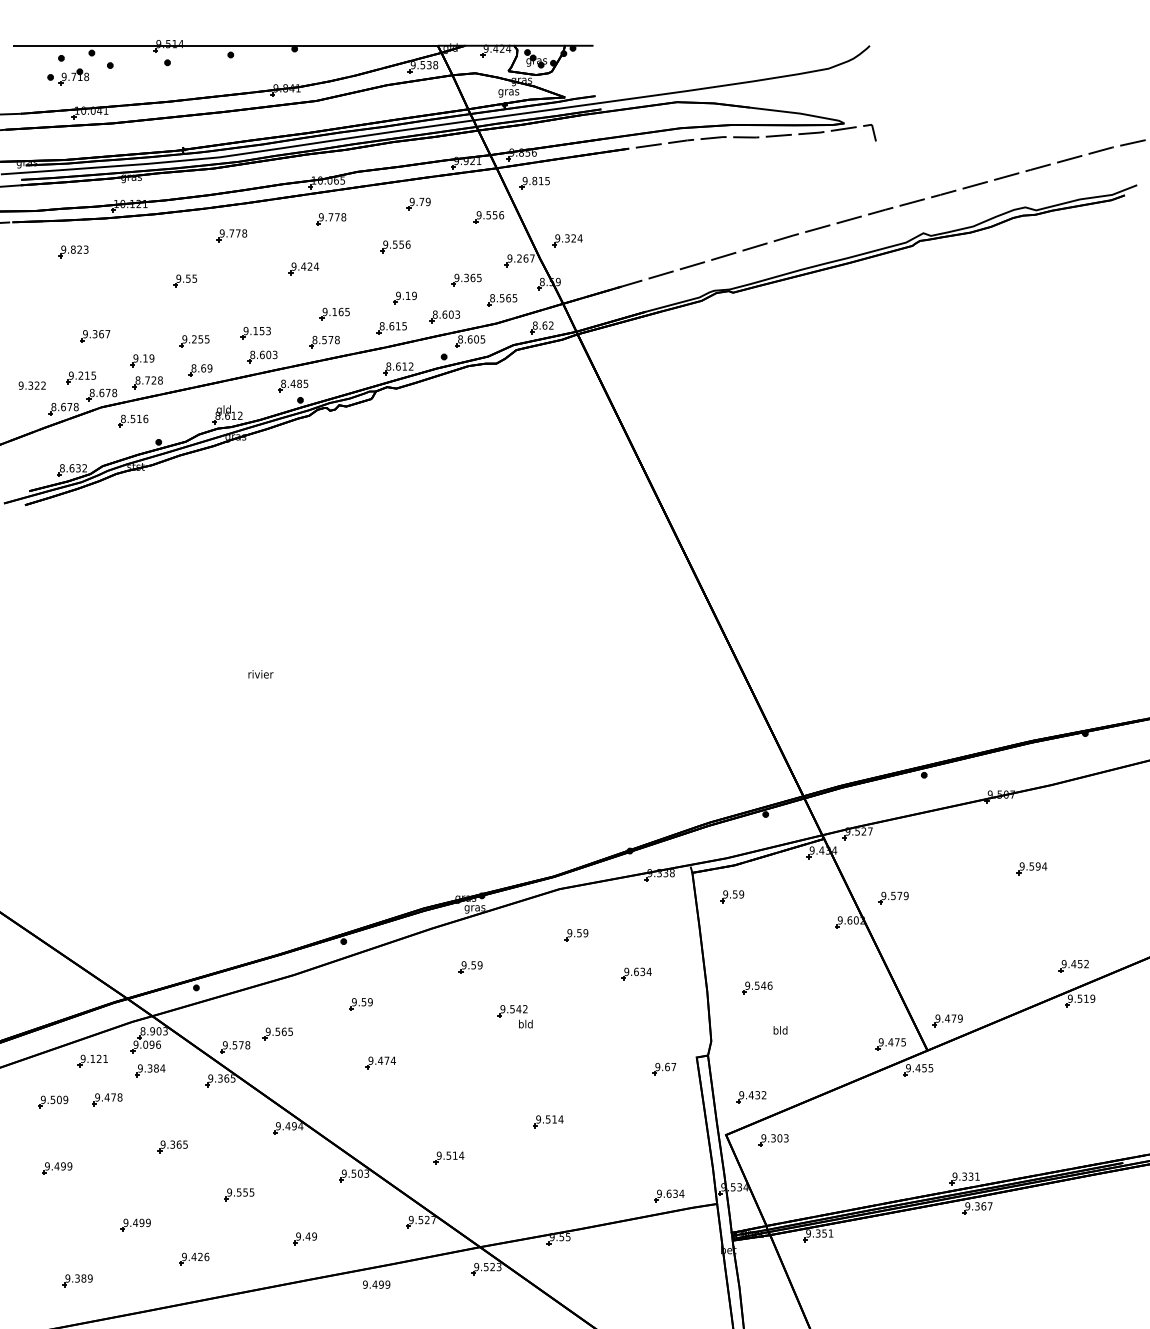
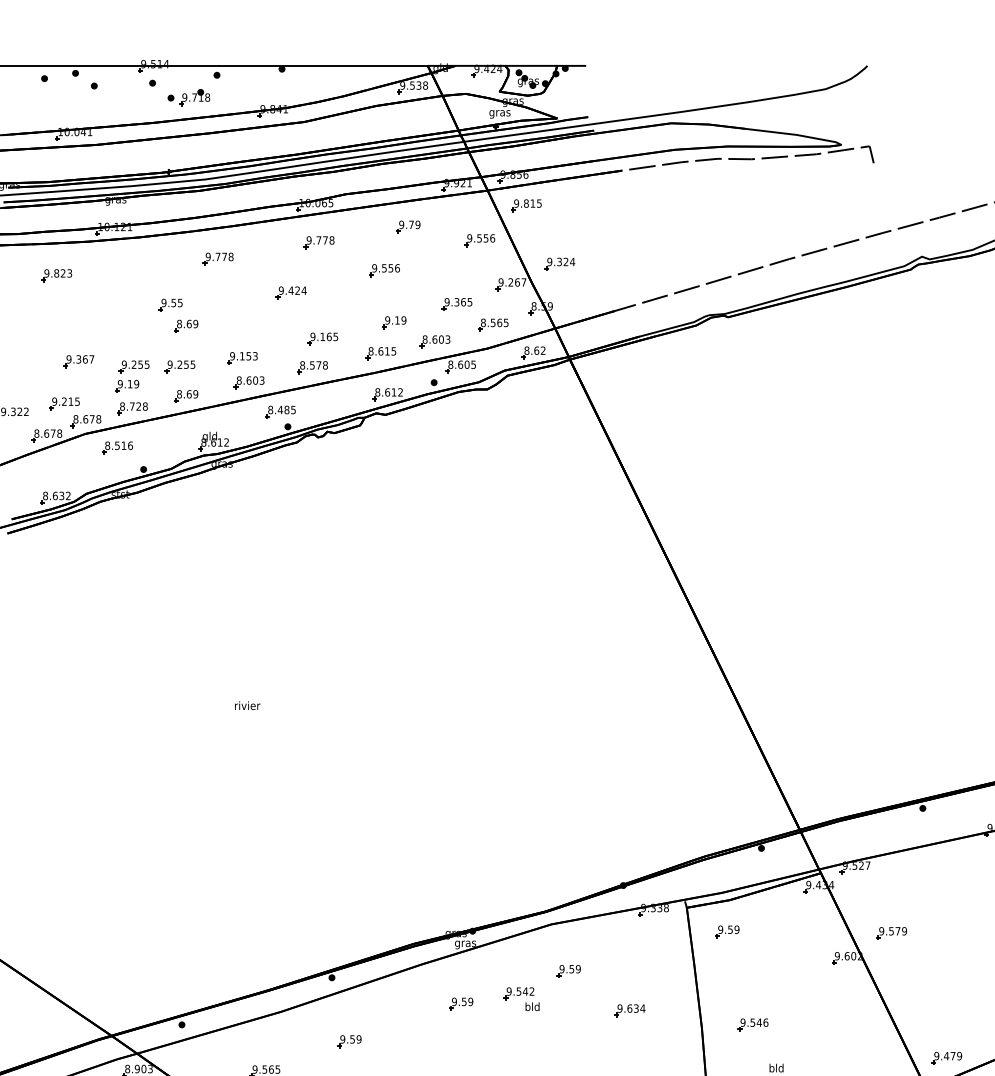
part: (68, 76) -> (189, 97), moved
part: (200, 301) -> (186, 326), added
part: (149, 341) -> (134, 366), added
part: (514, 1016) -> (521, 999), moved

